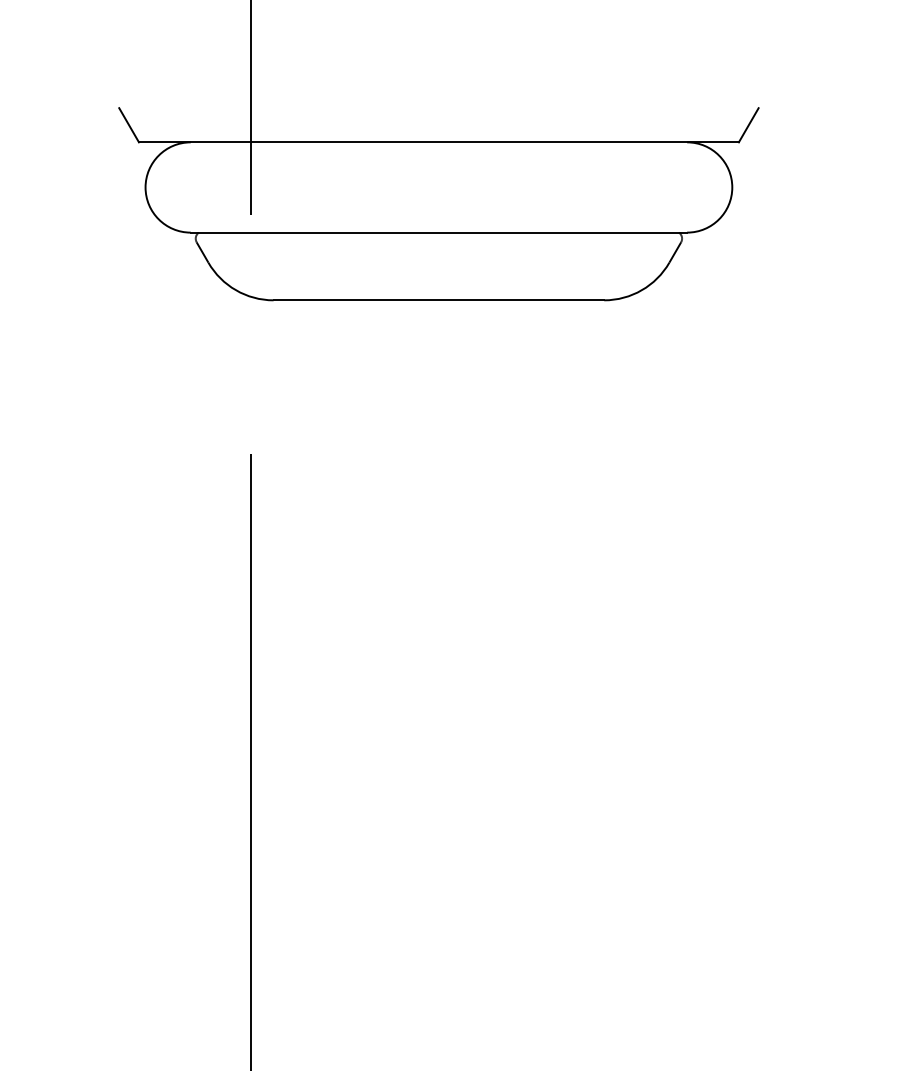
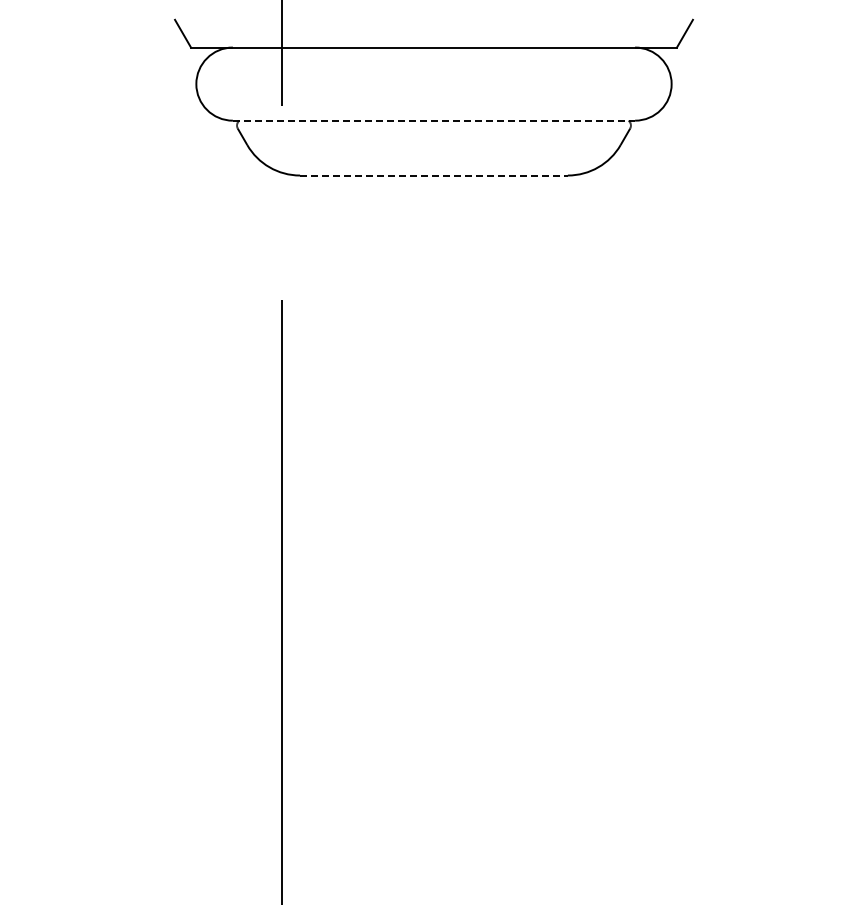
line: (439, 232) -> (434, 120), solid -> dashed
line: (438, 300) -> (433, 175), solid -> dashed

